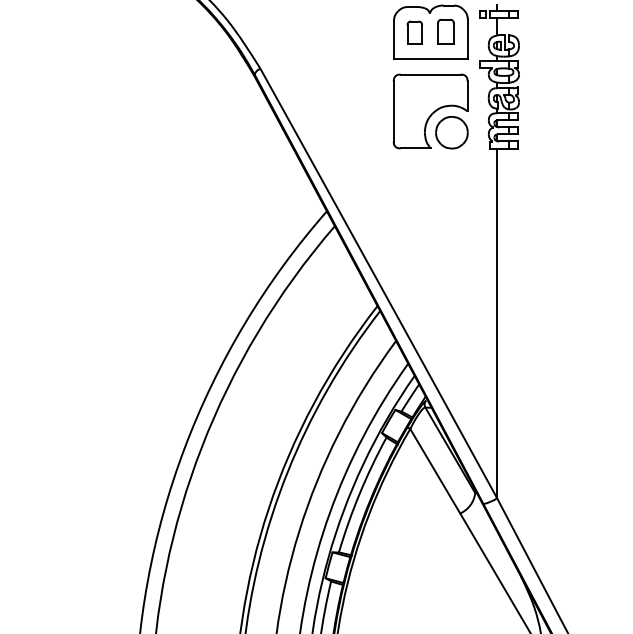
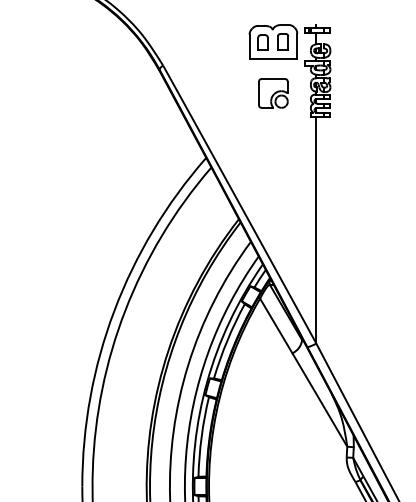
part: (430, 111) -> (273, 93), size x0.6

